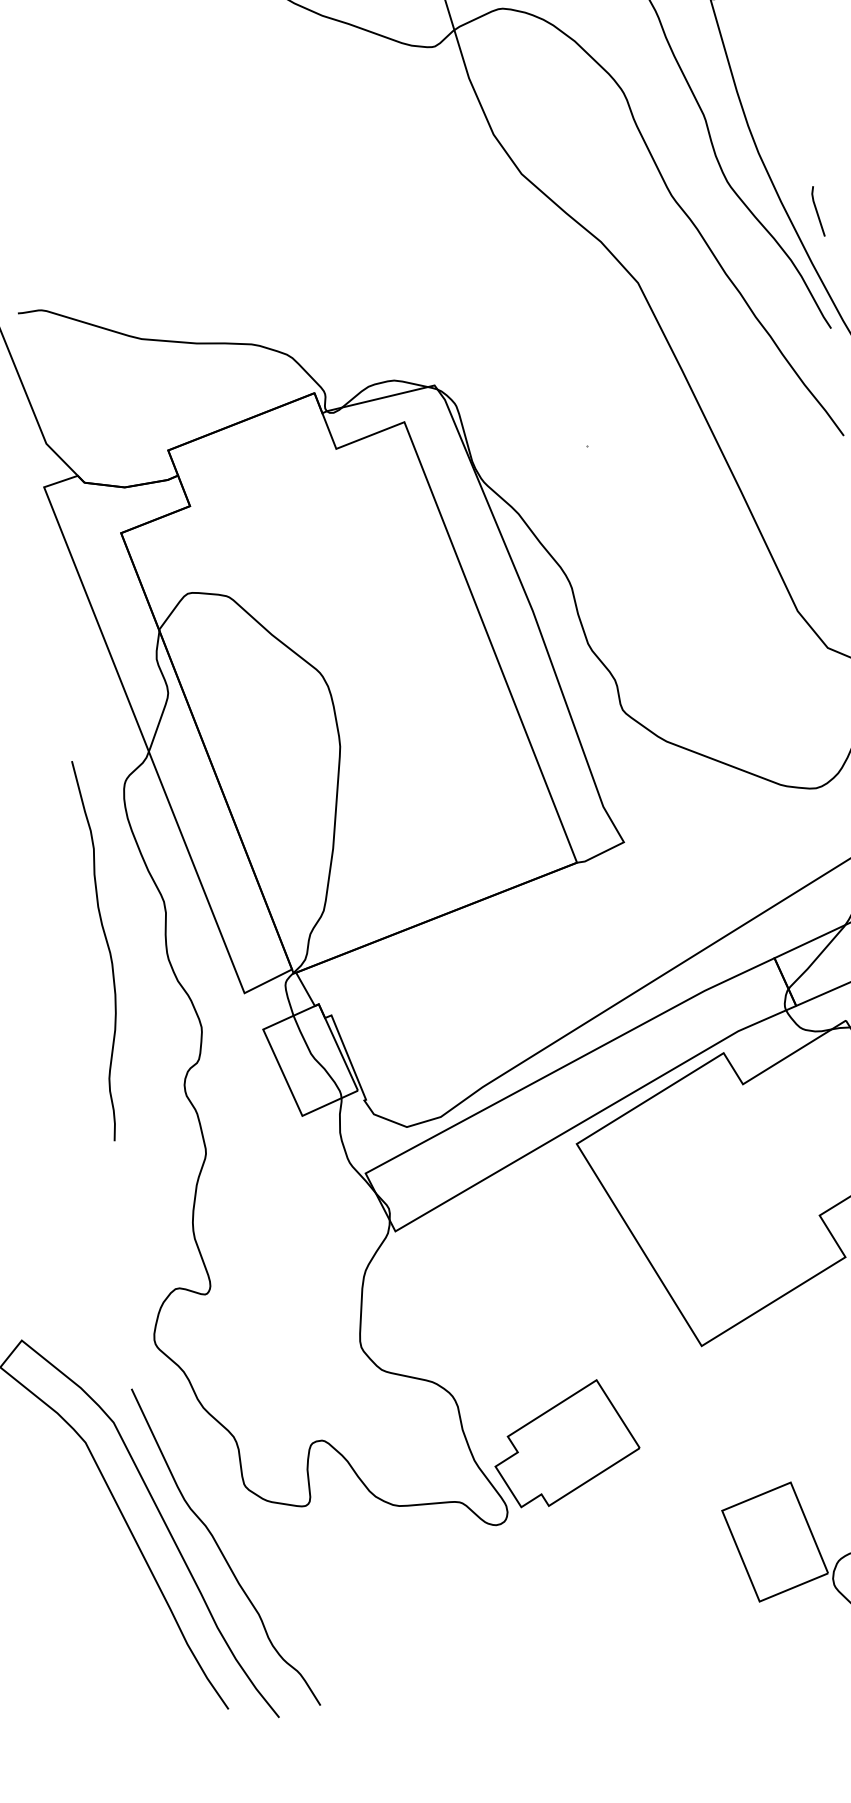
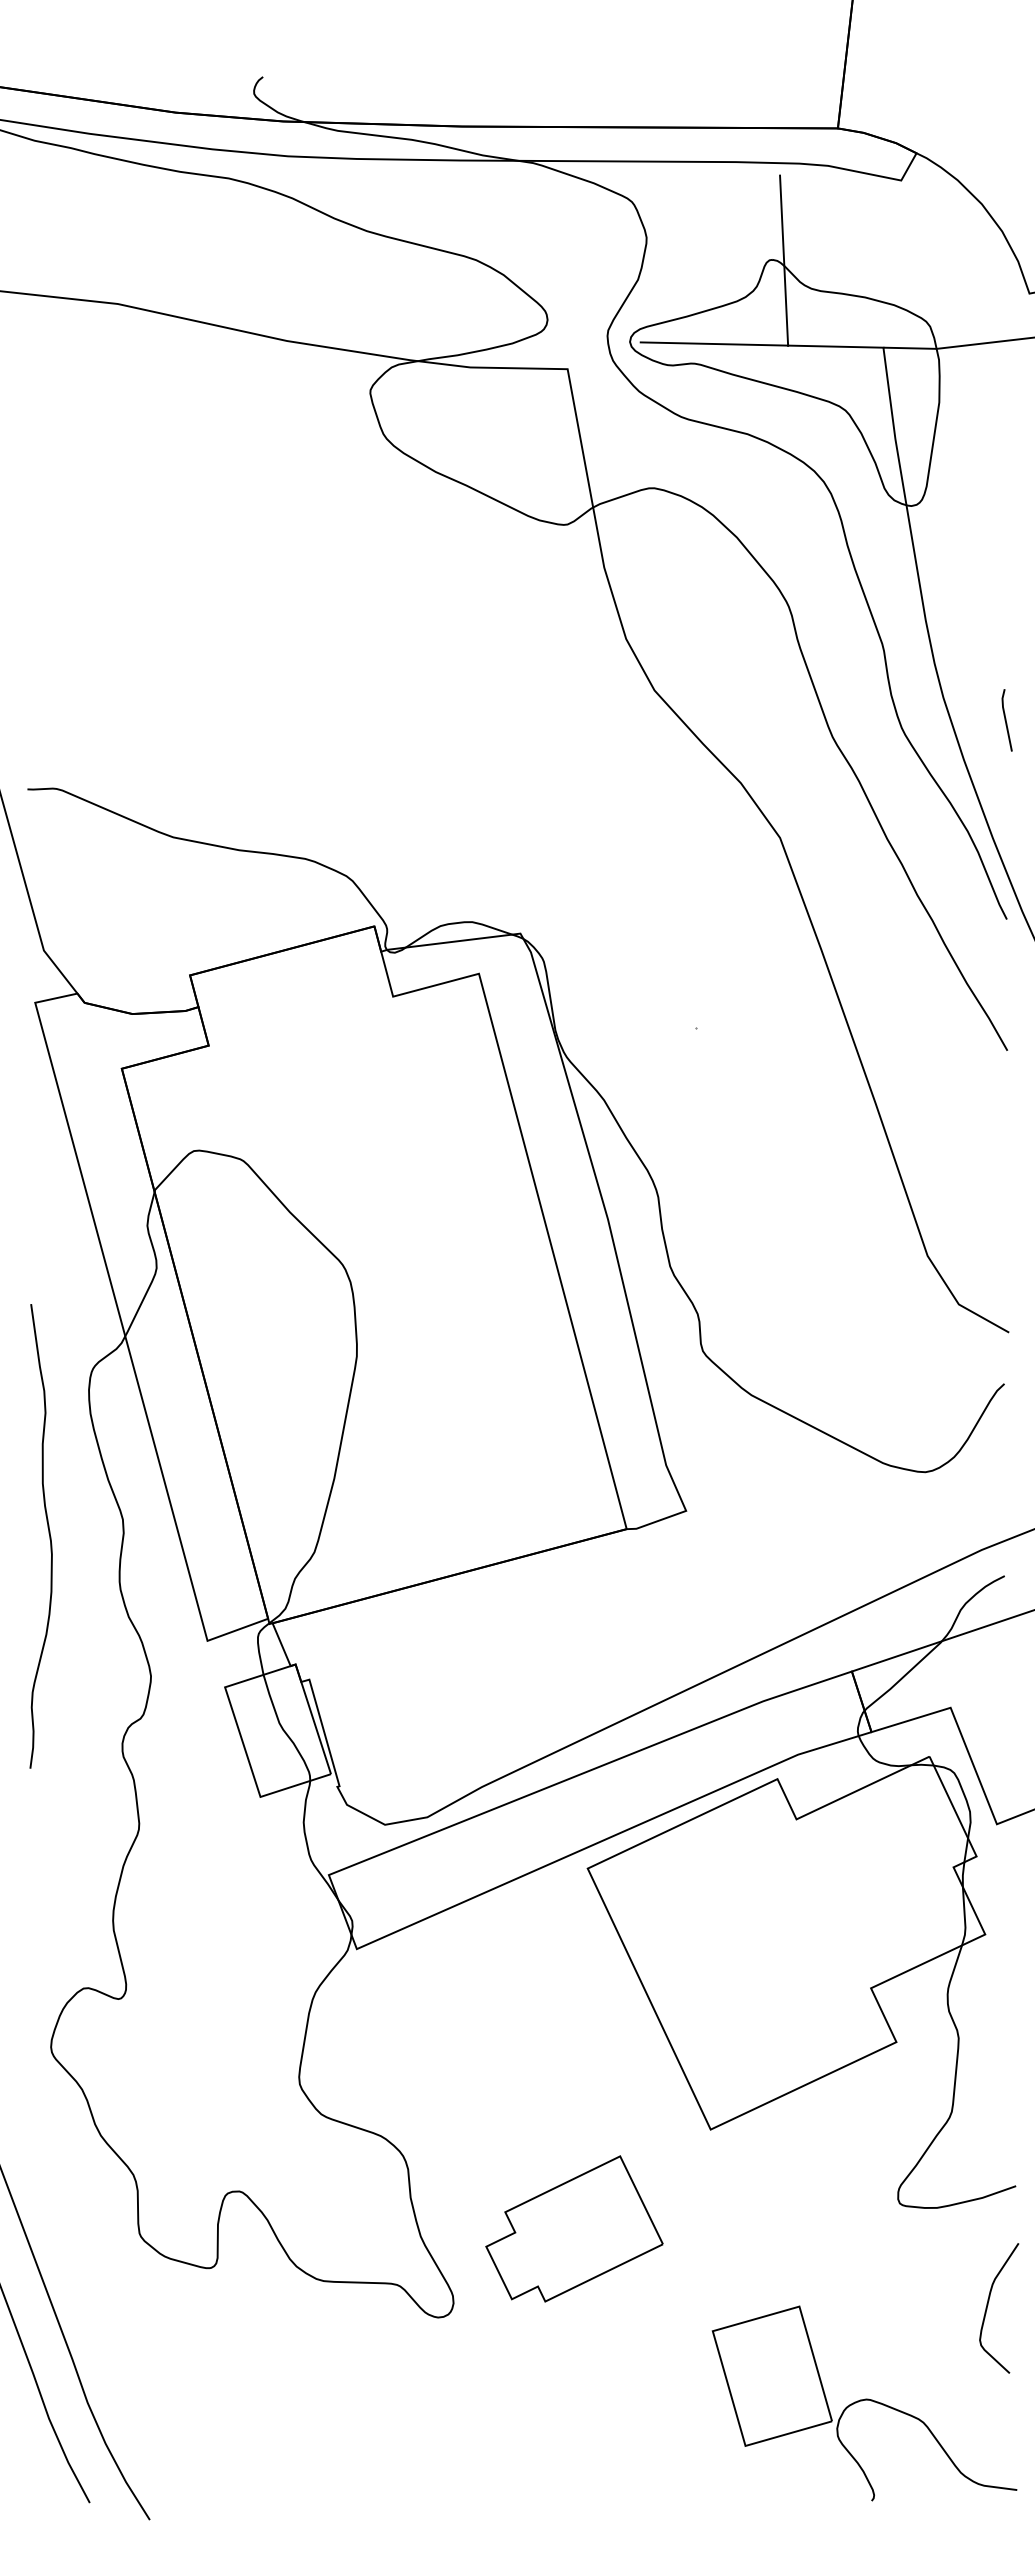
line: (817, 211) -> (1006, 720), moved
curve: (107, 947) -> (48, 1533), moved
part: (565, 1443) -> (574, 2228), moved
curve: (220, 1549) -> (102, 2308), removed

